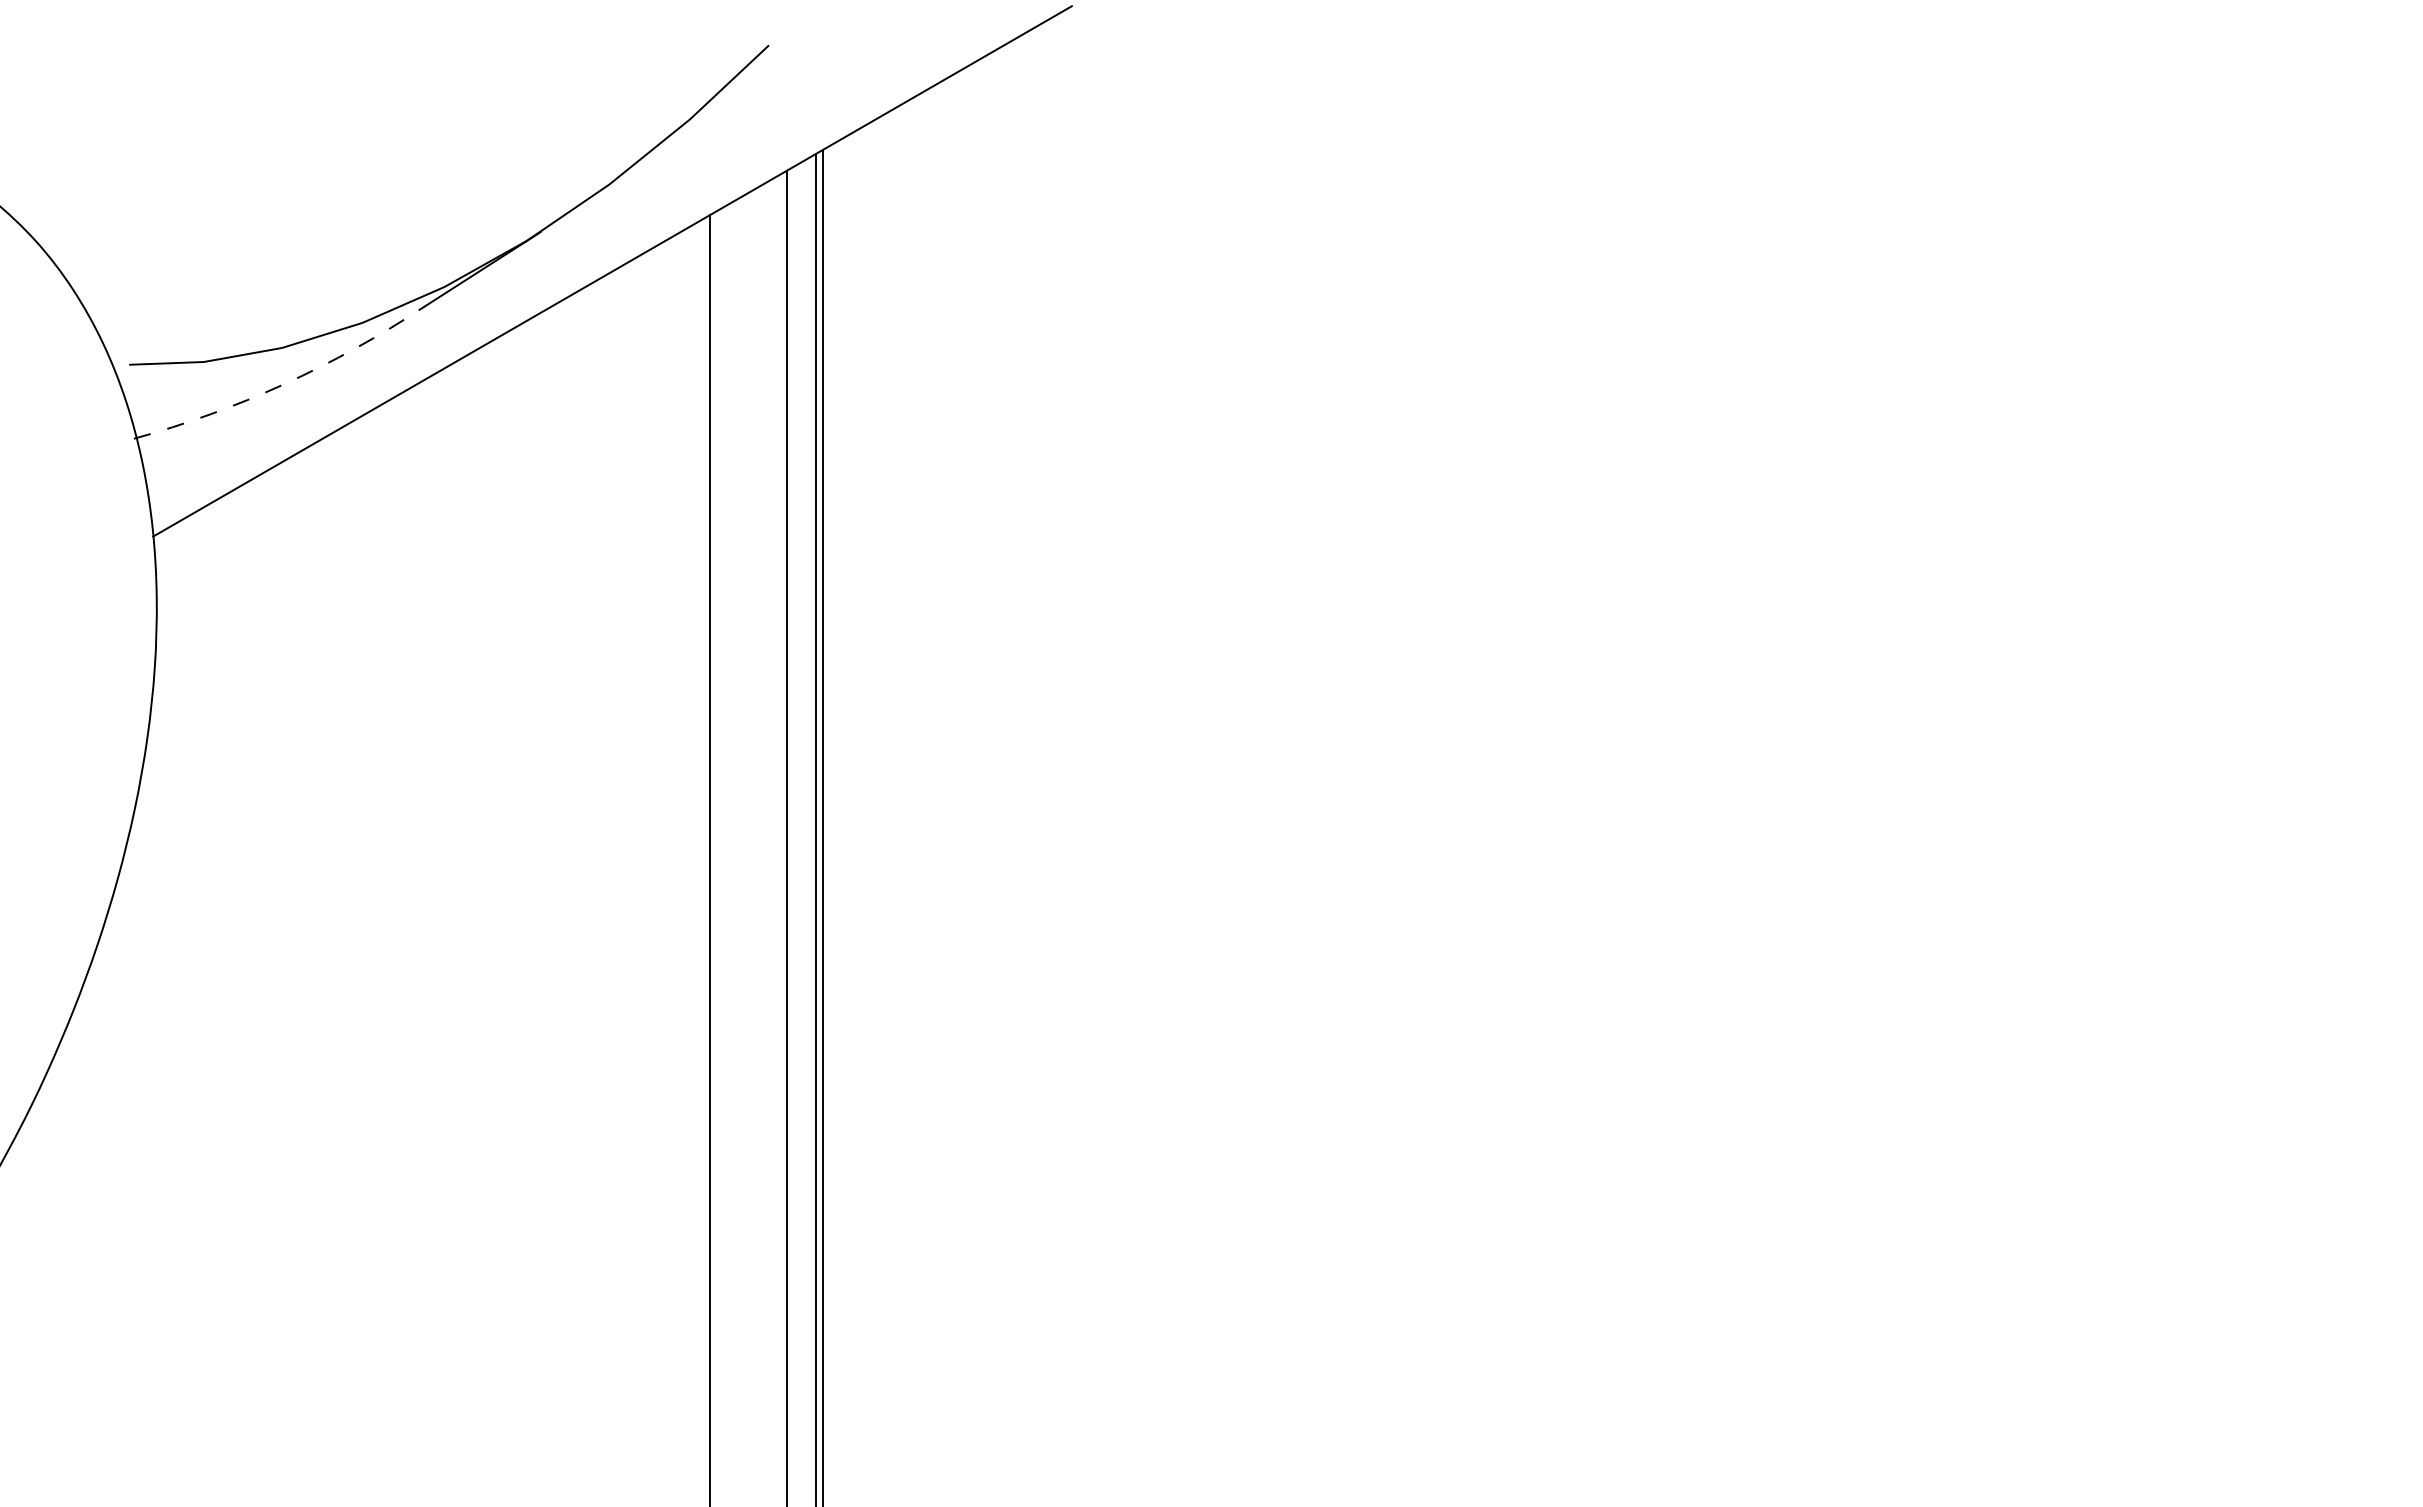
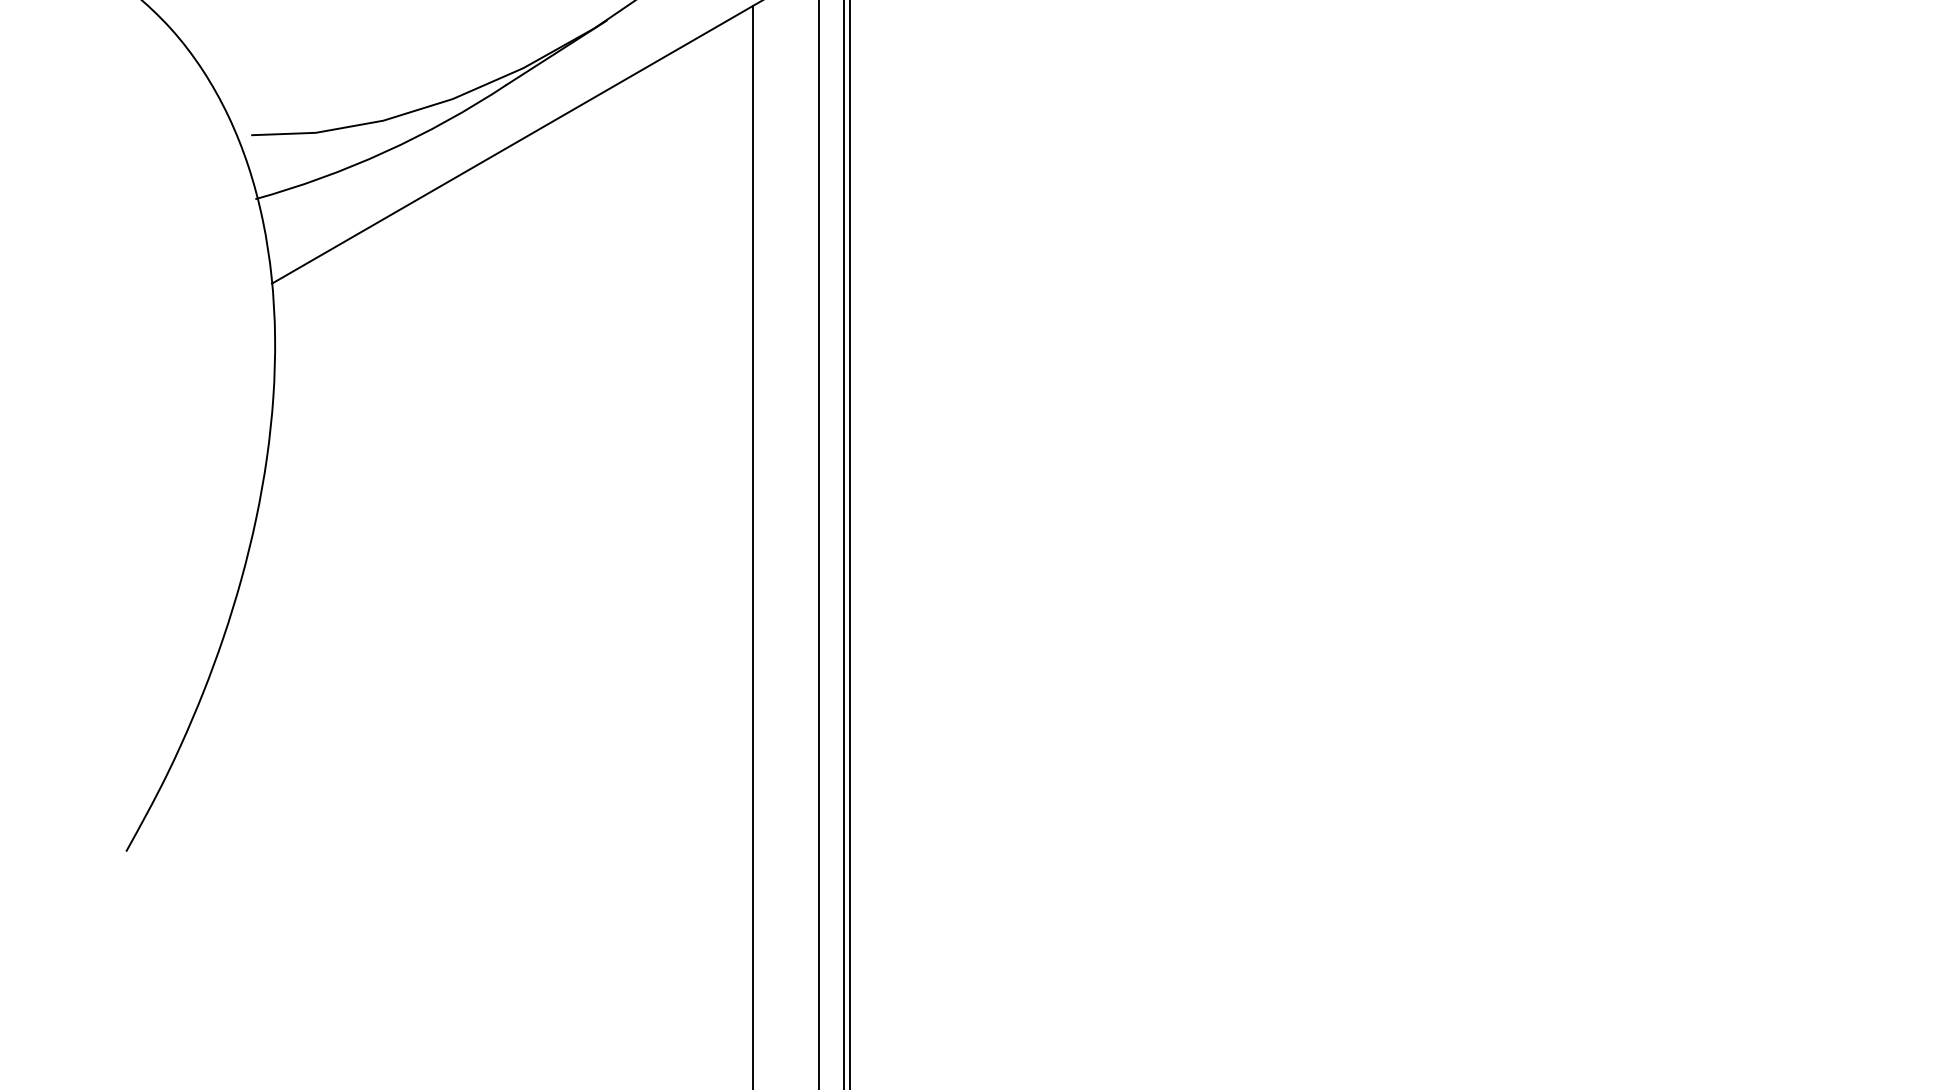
arc: (284, 384) -> (385, 152), dashed -> solid

